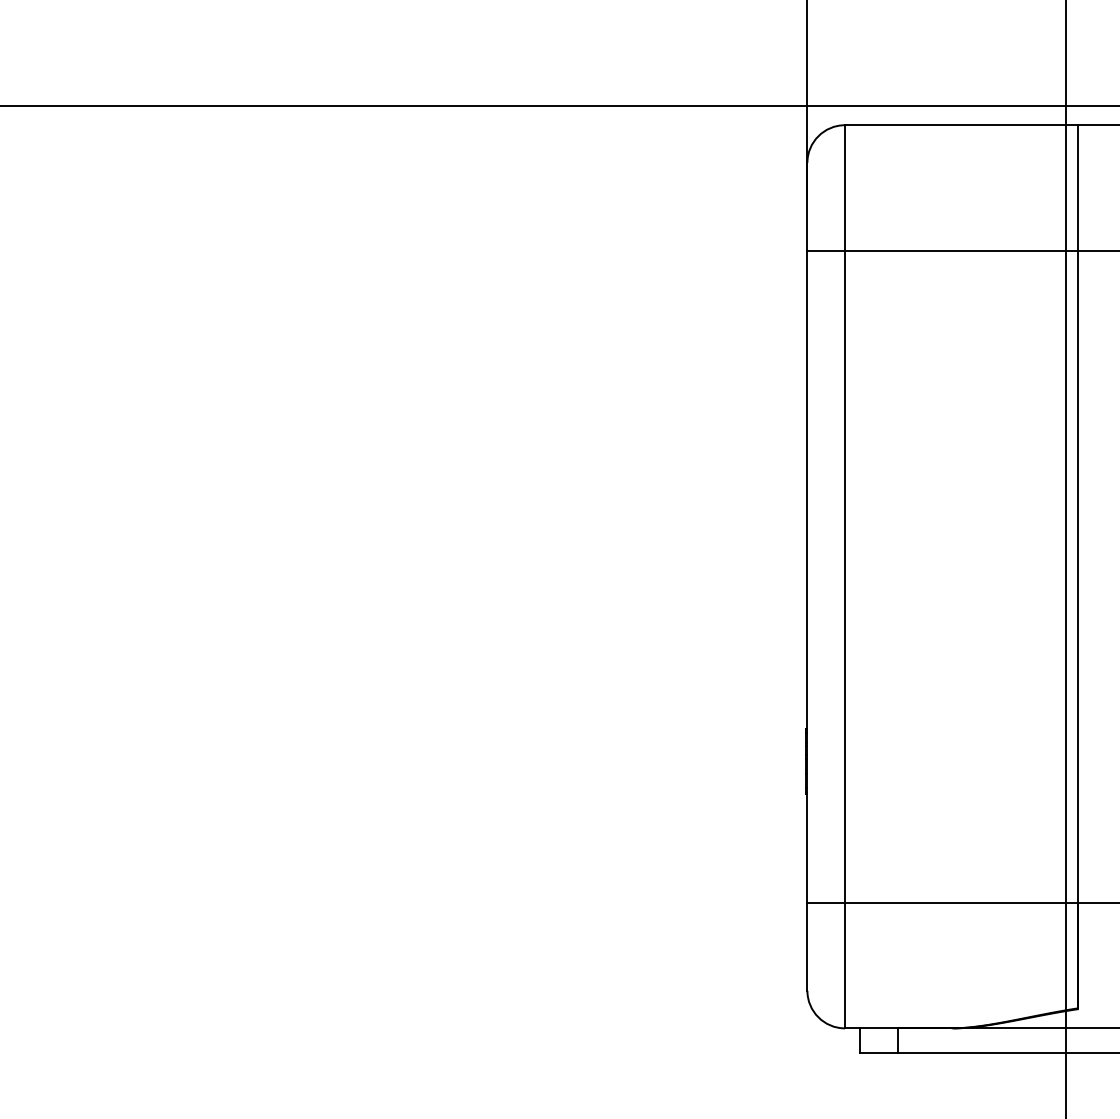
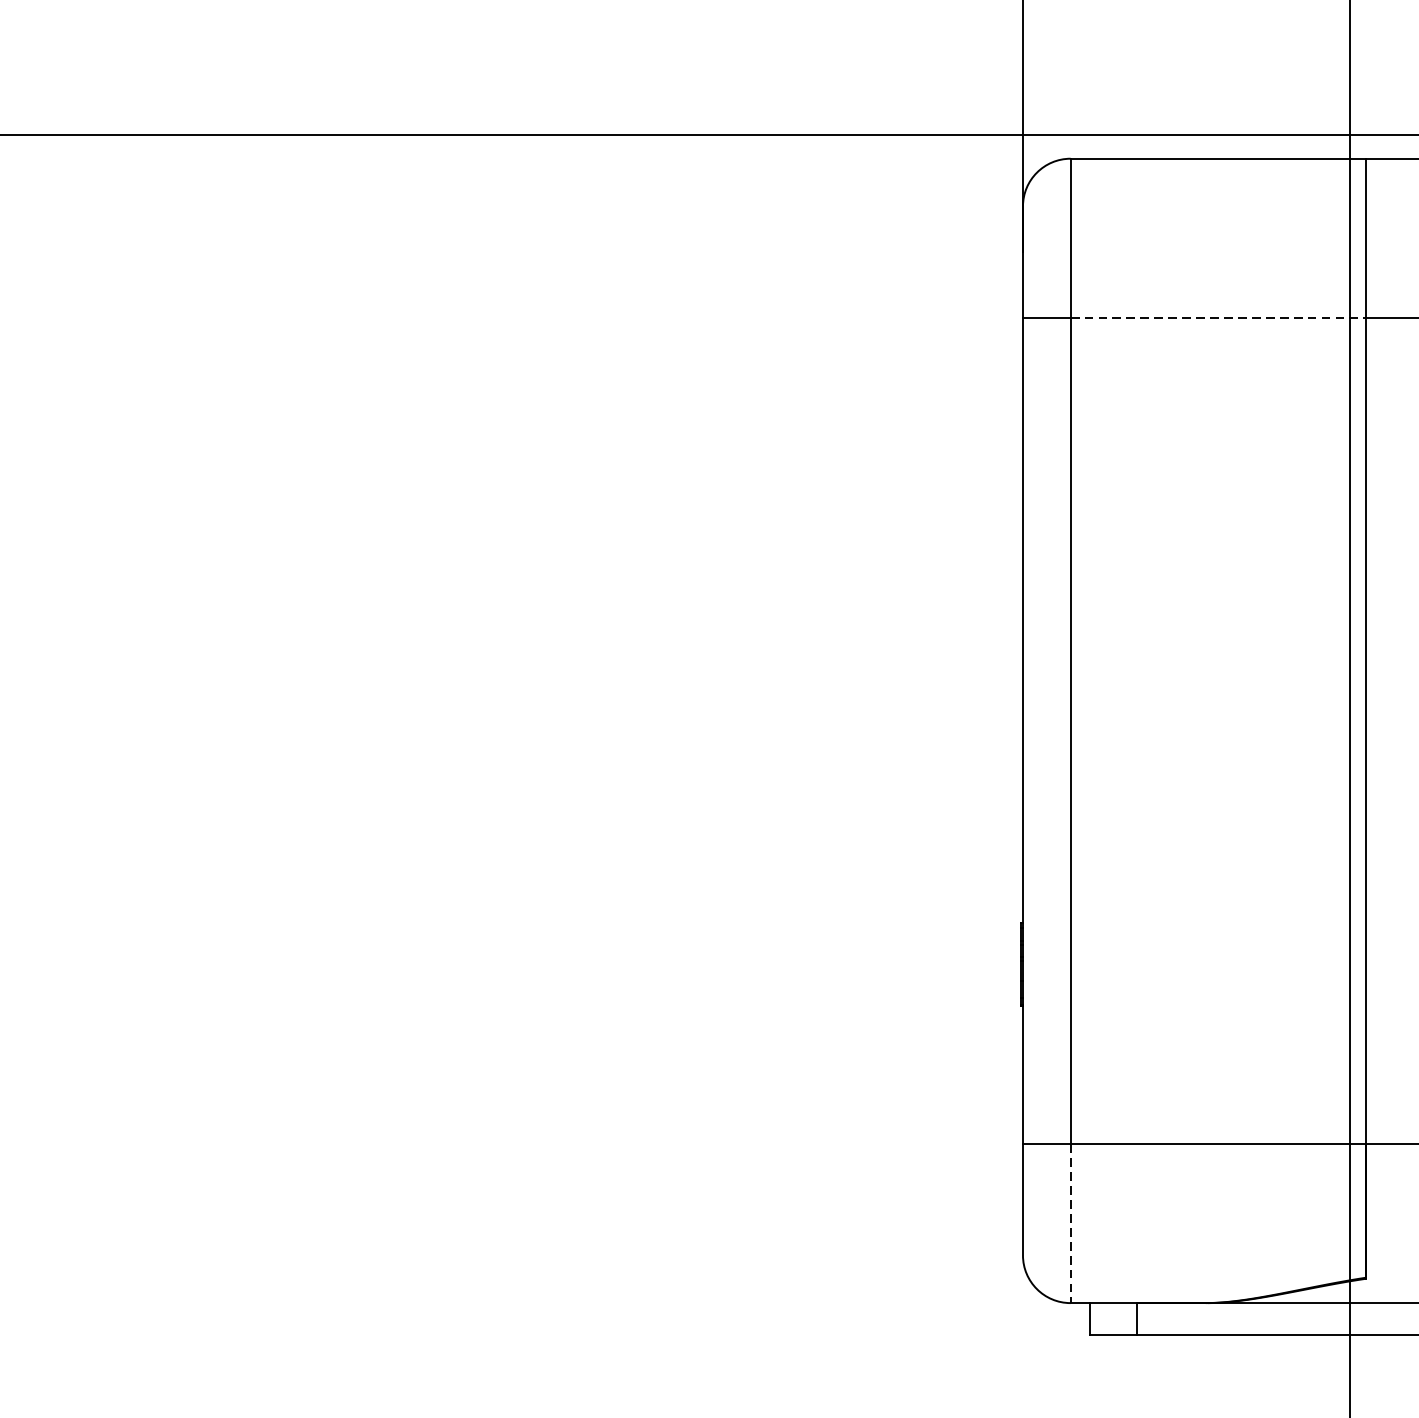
line: (961, 250) -> (1218, 317), solid -> dashed
line: (845, 965) -> (1071, 1223), solid -> dashed

